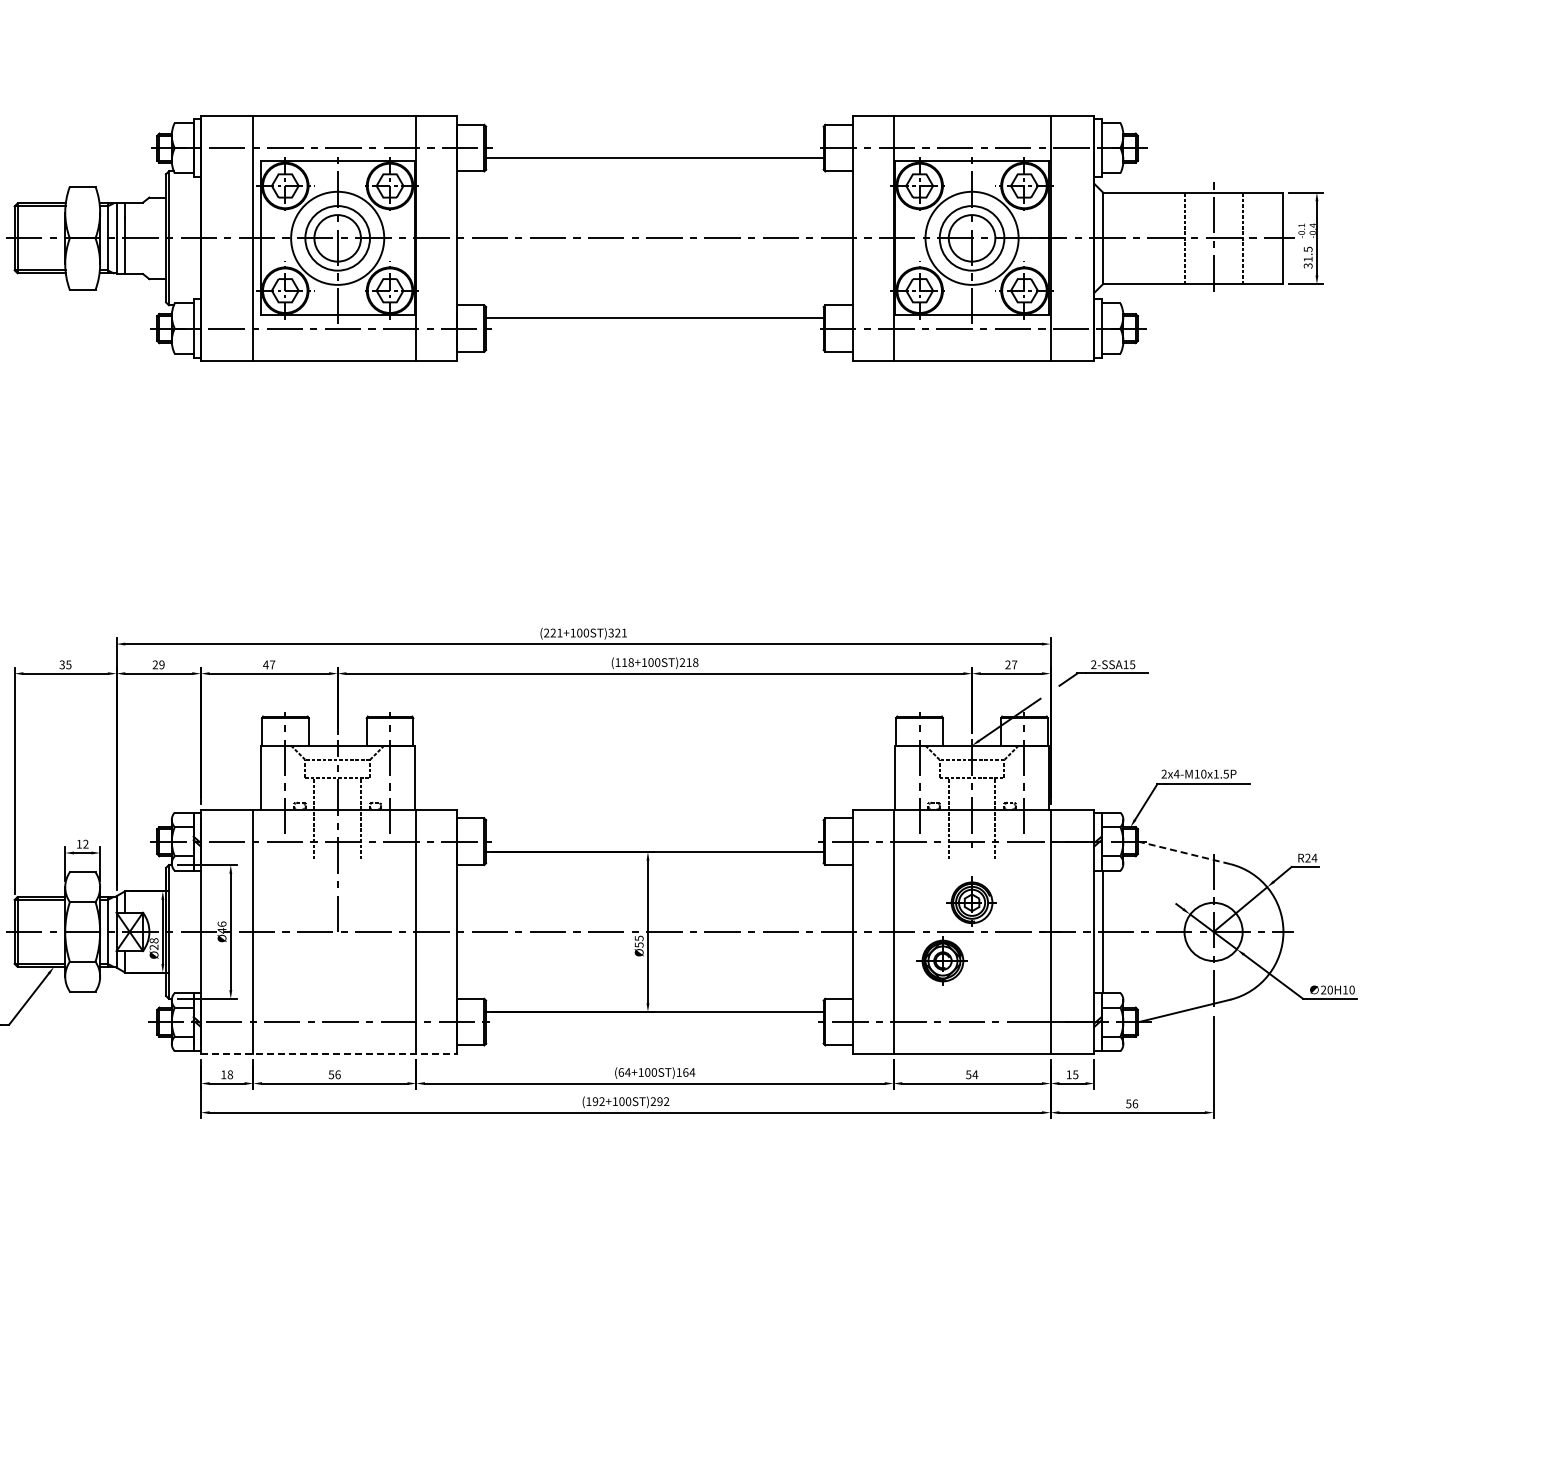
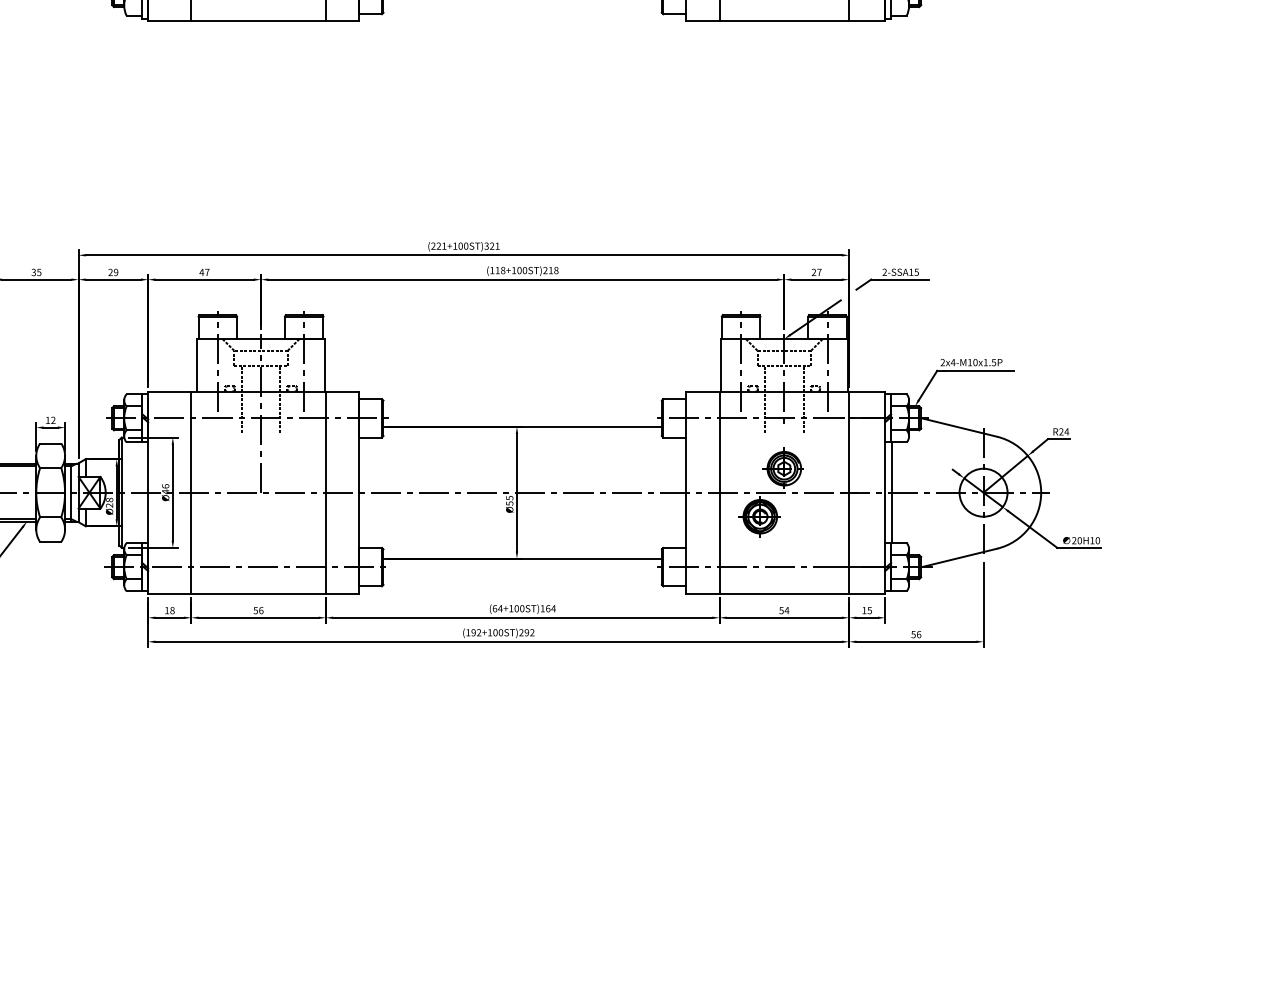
line: (1184, 852) -> (959, 427), dashed -> solid
line: (329, 1054) -> (254, 593), dashed -> solid

